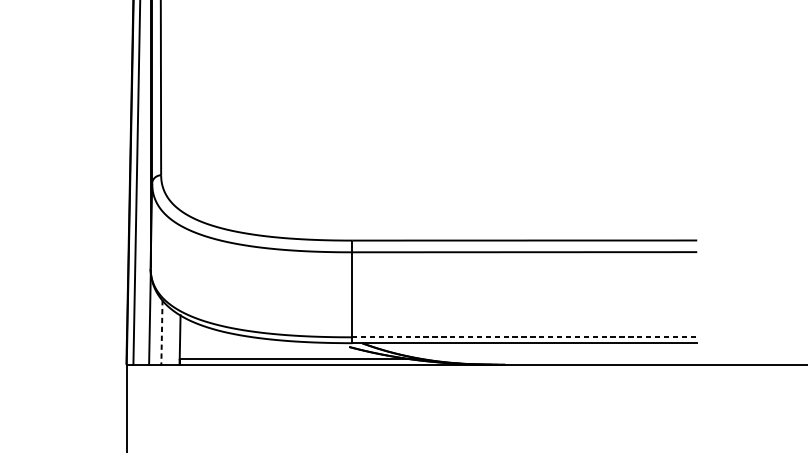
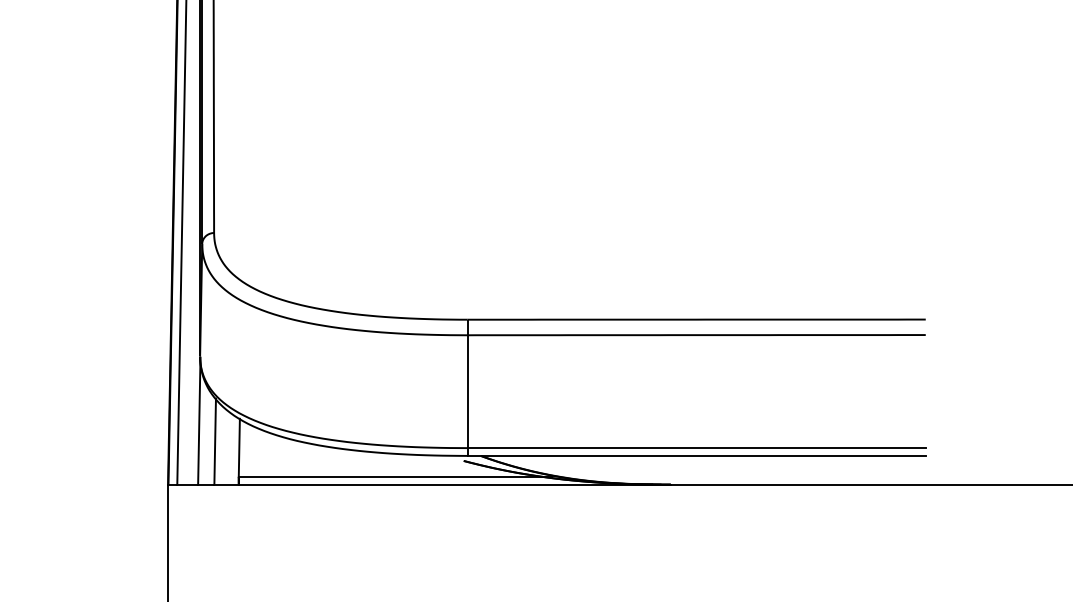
line: (162, 332) -> (215, 441), dashed -> solid
line: (525, 337) -> (697, 448), dashed -> solid

